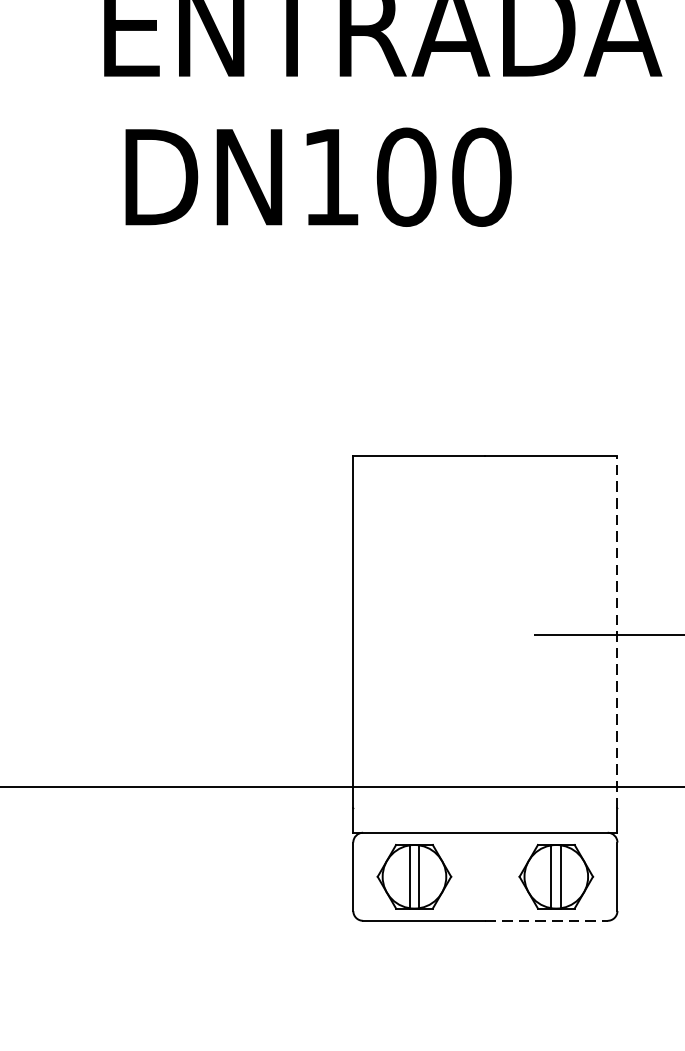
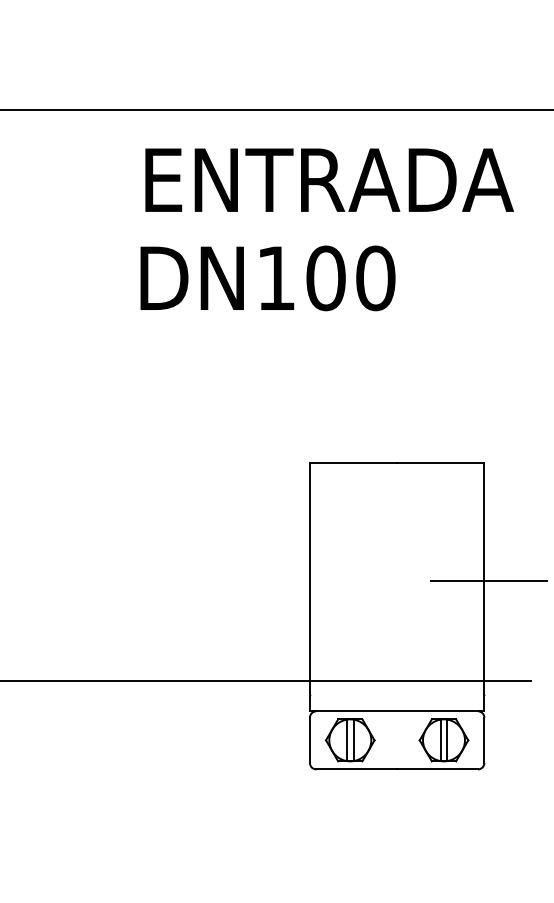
text: (317, 177) -> (267, 278), moved
line: (617, 631) -> (484, 578), dashed -> solid
line: (547, 920) -> (438, 769), dashed -> solid

